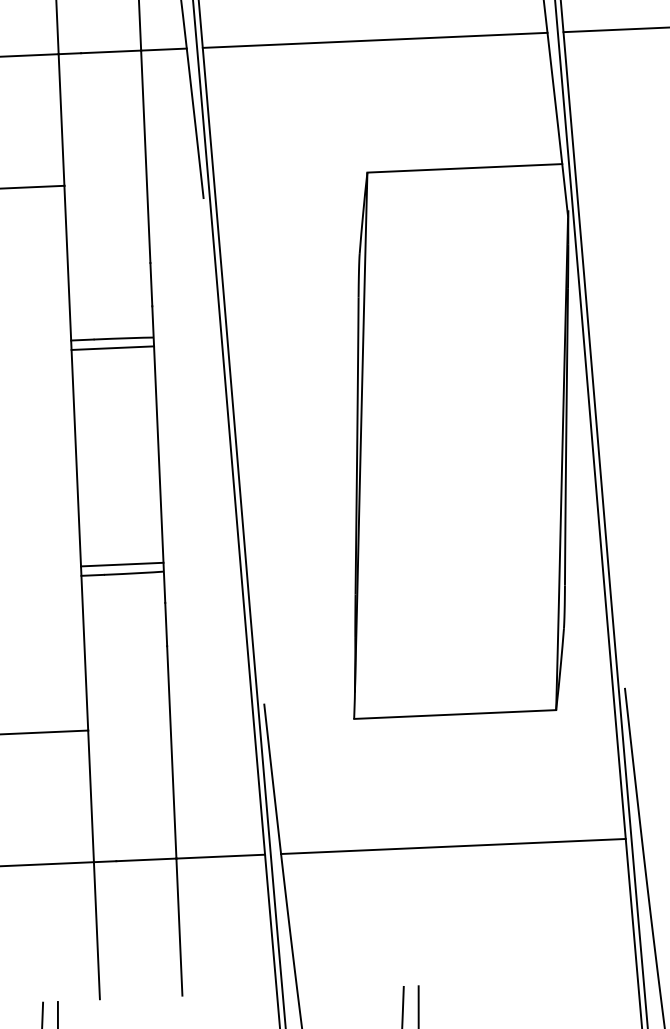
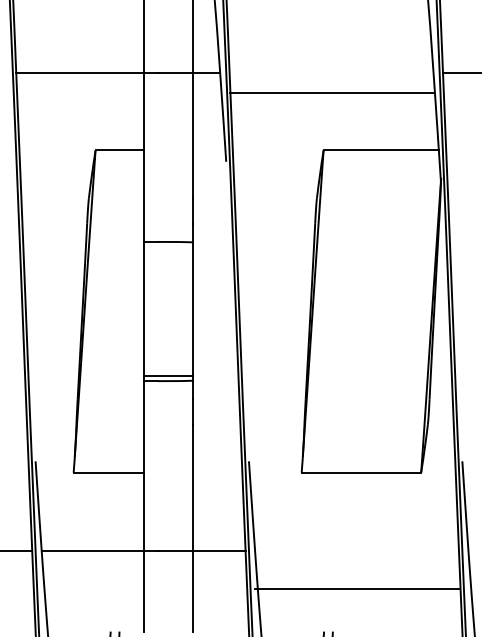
line: (375, 40) -> (331, 92), moved
line: (112, 348) -> (168, 247), removed
line: (452, 846) -> (356, 588), moved

